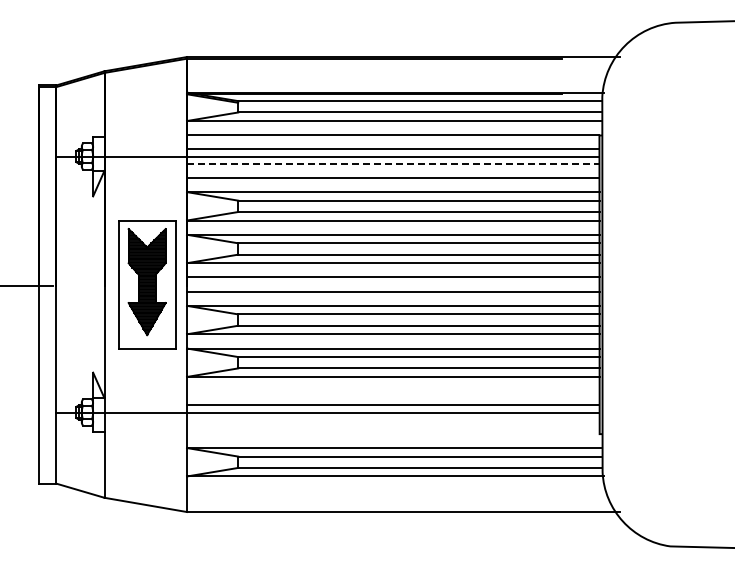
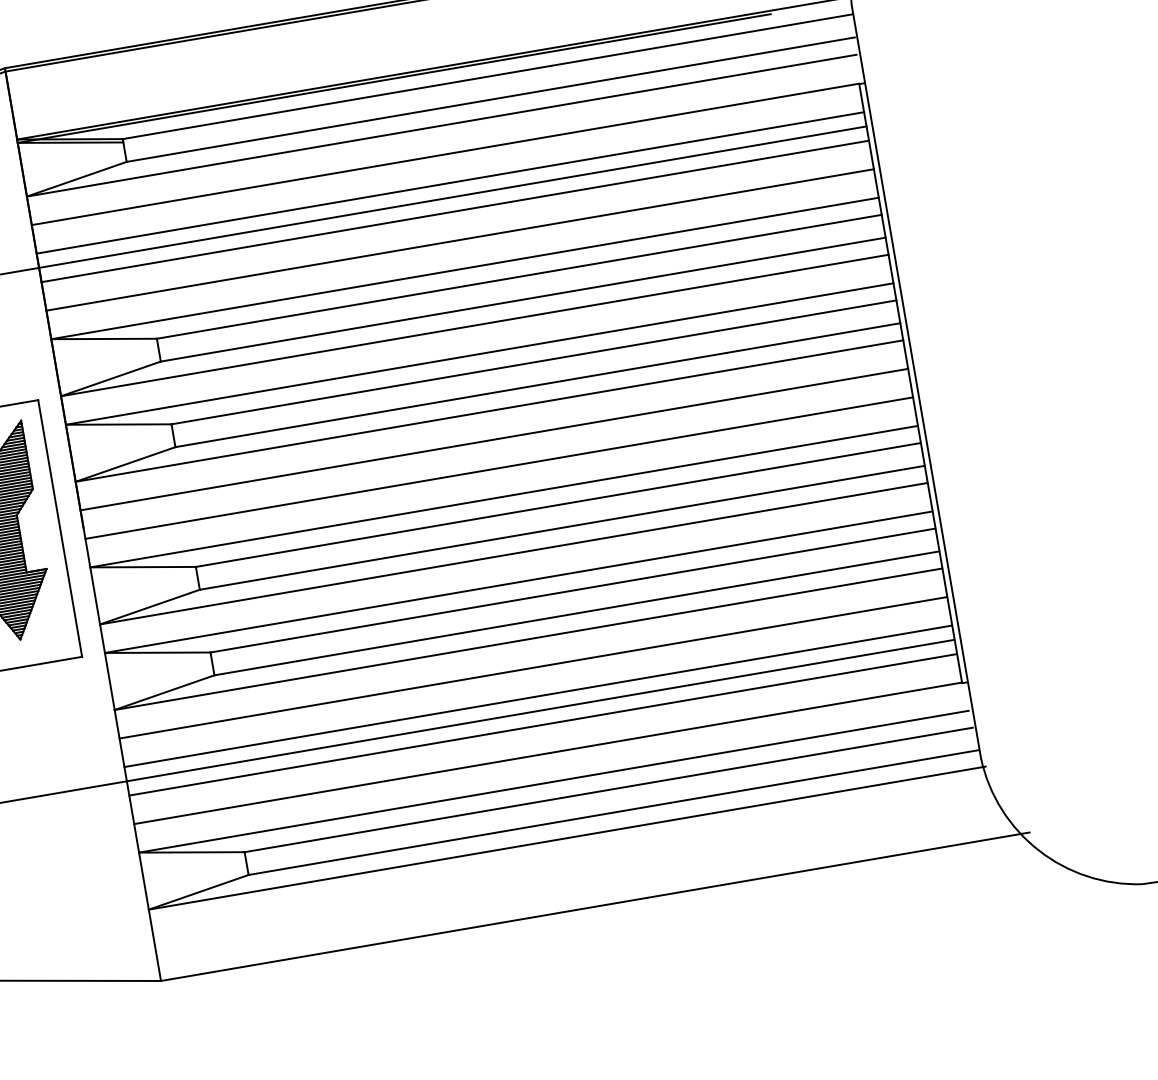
line: (393, 163) -> (455, 210), dashed -> solid
line: (393, 391) -> (533, 668), added
line: (393, 419) -> (543, 724), added
line: (393, 433) -> (548, 752), added

